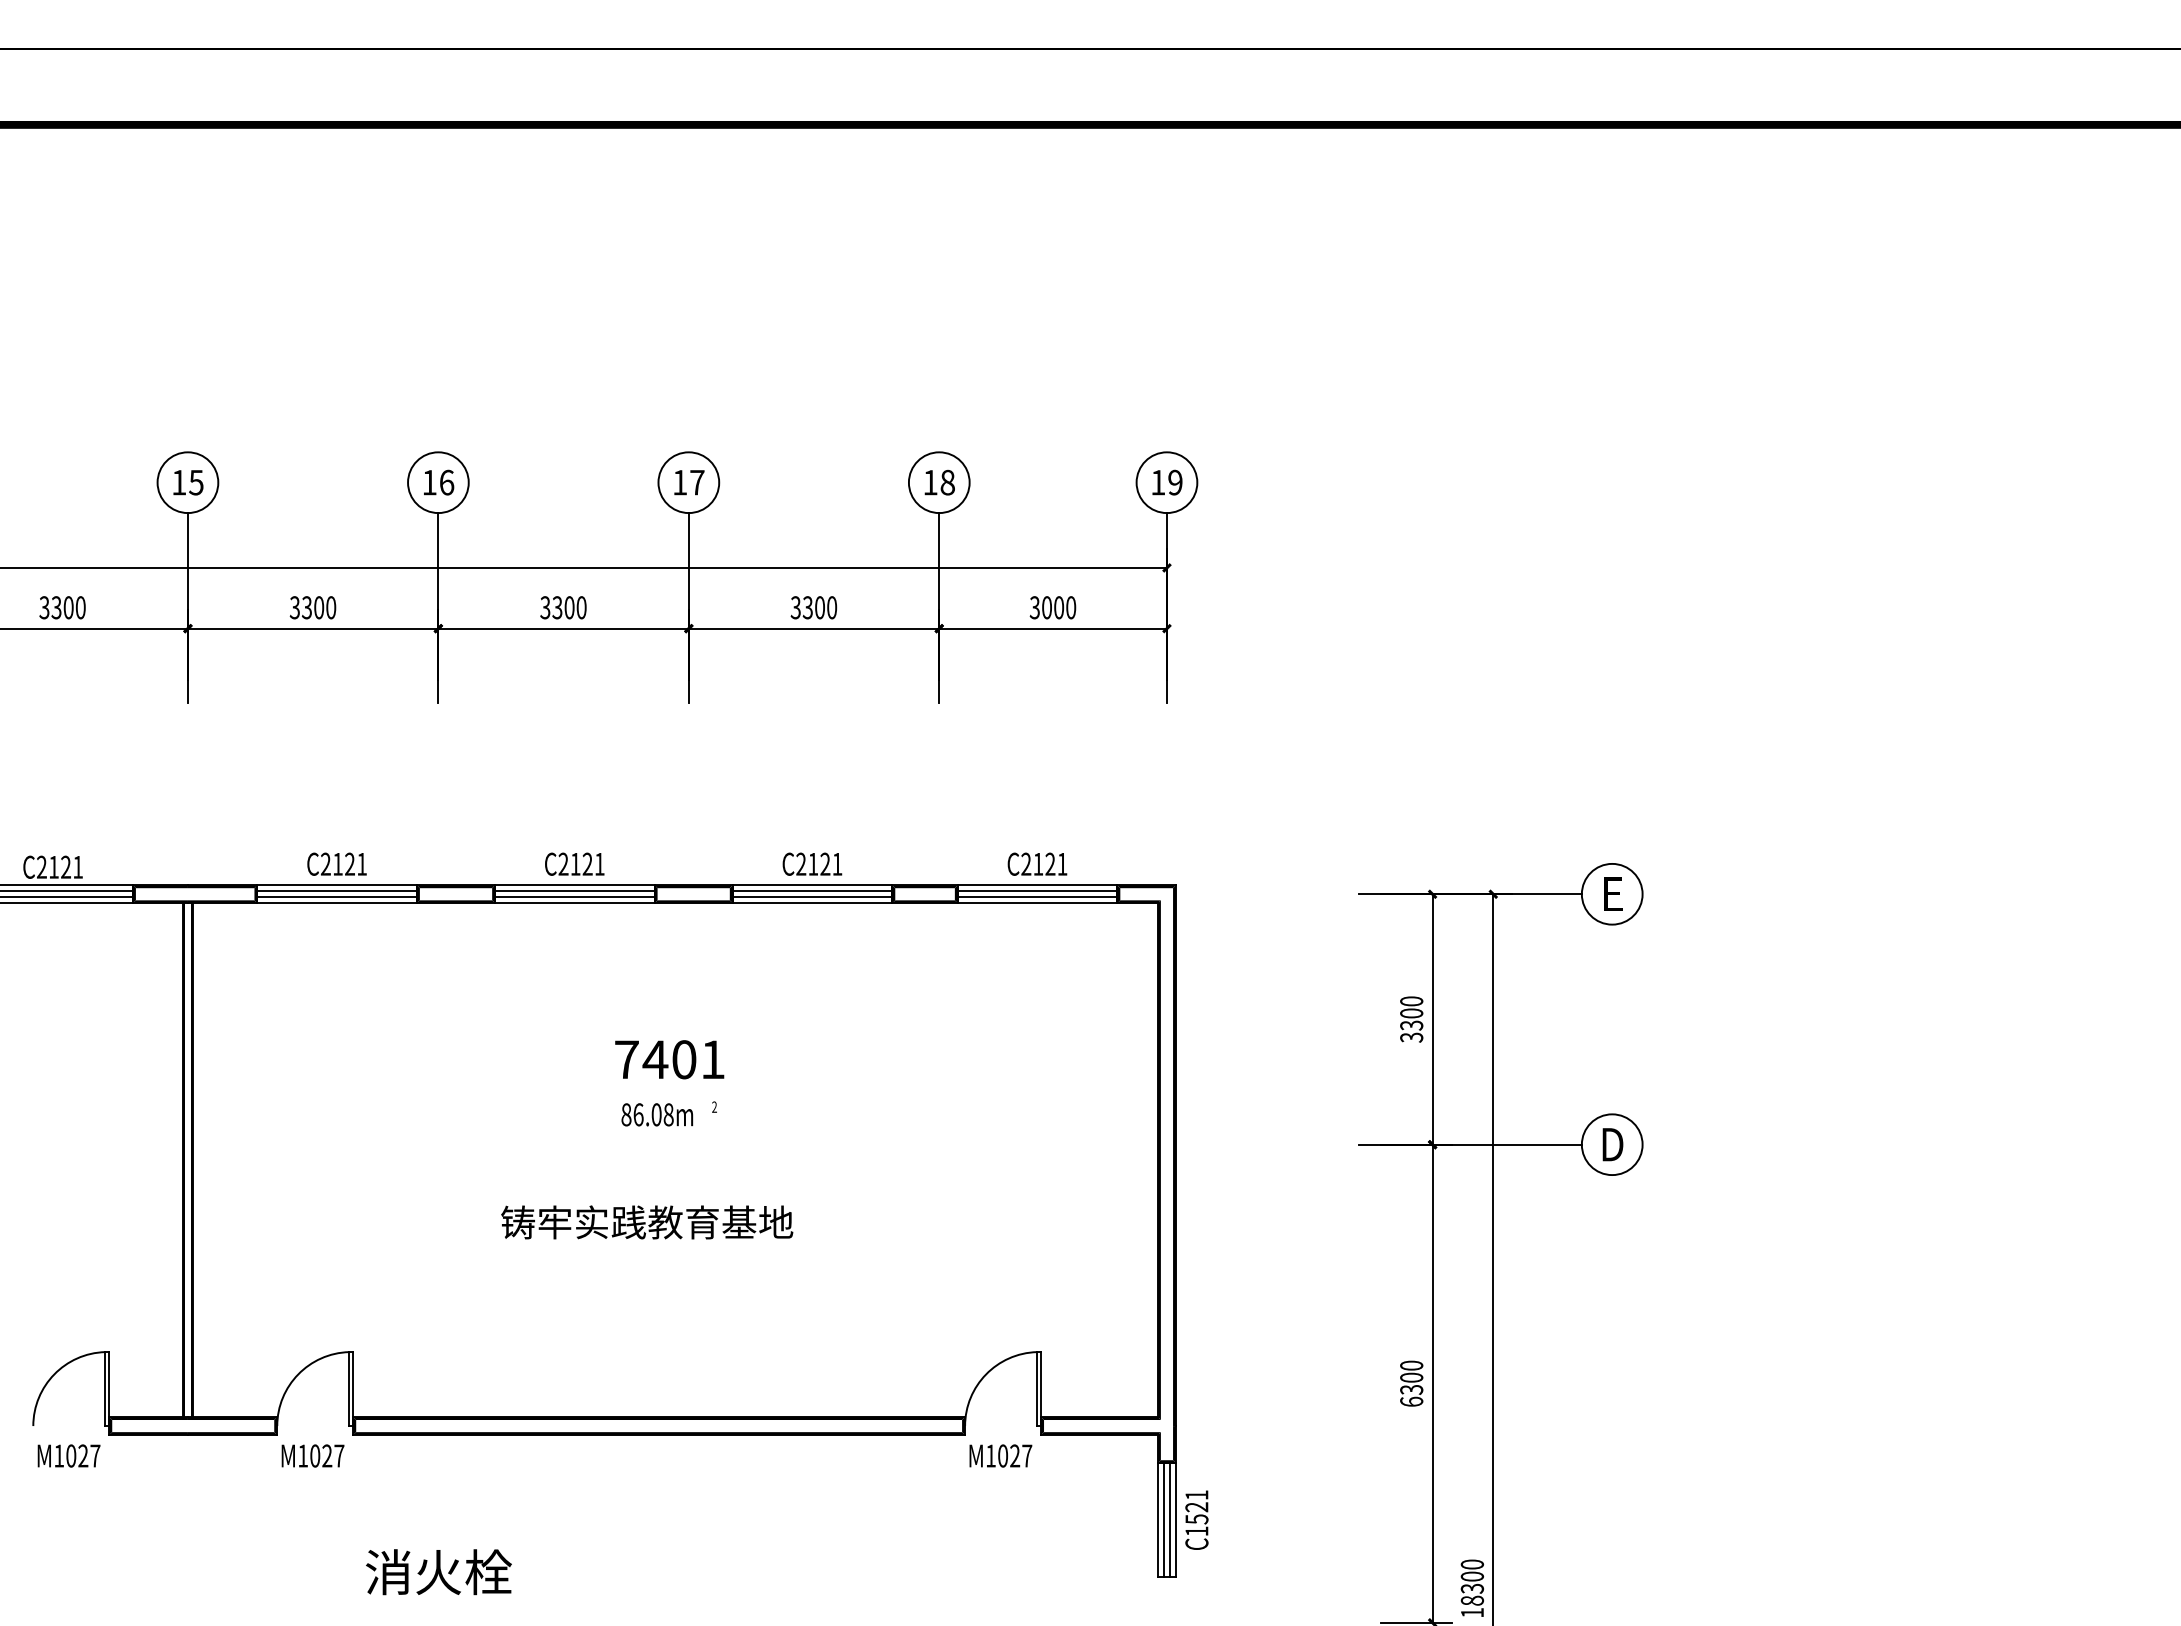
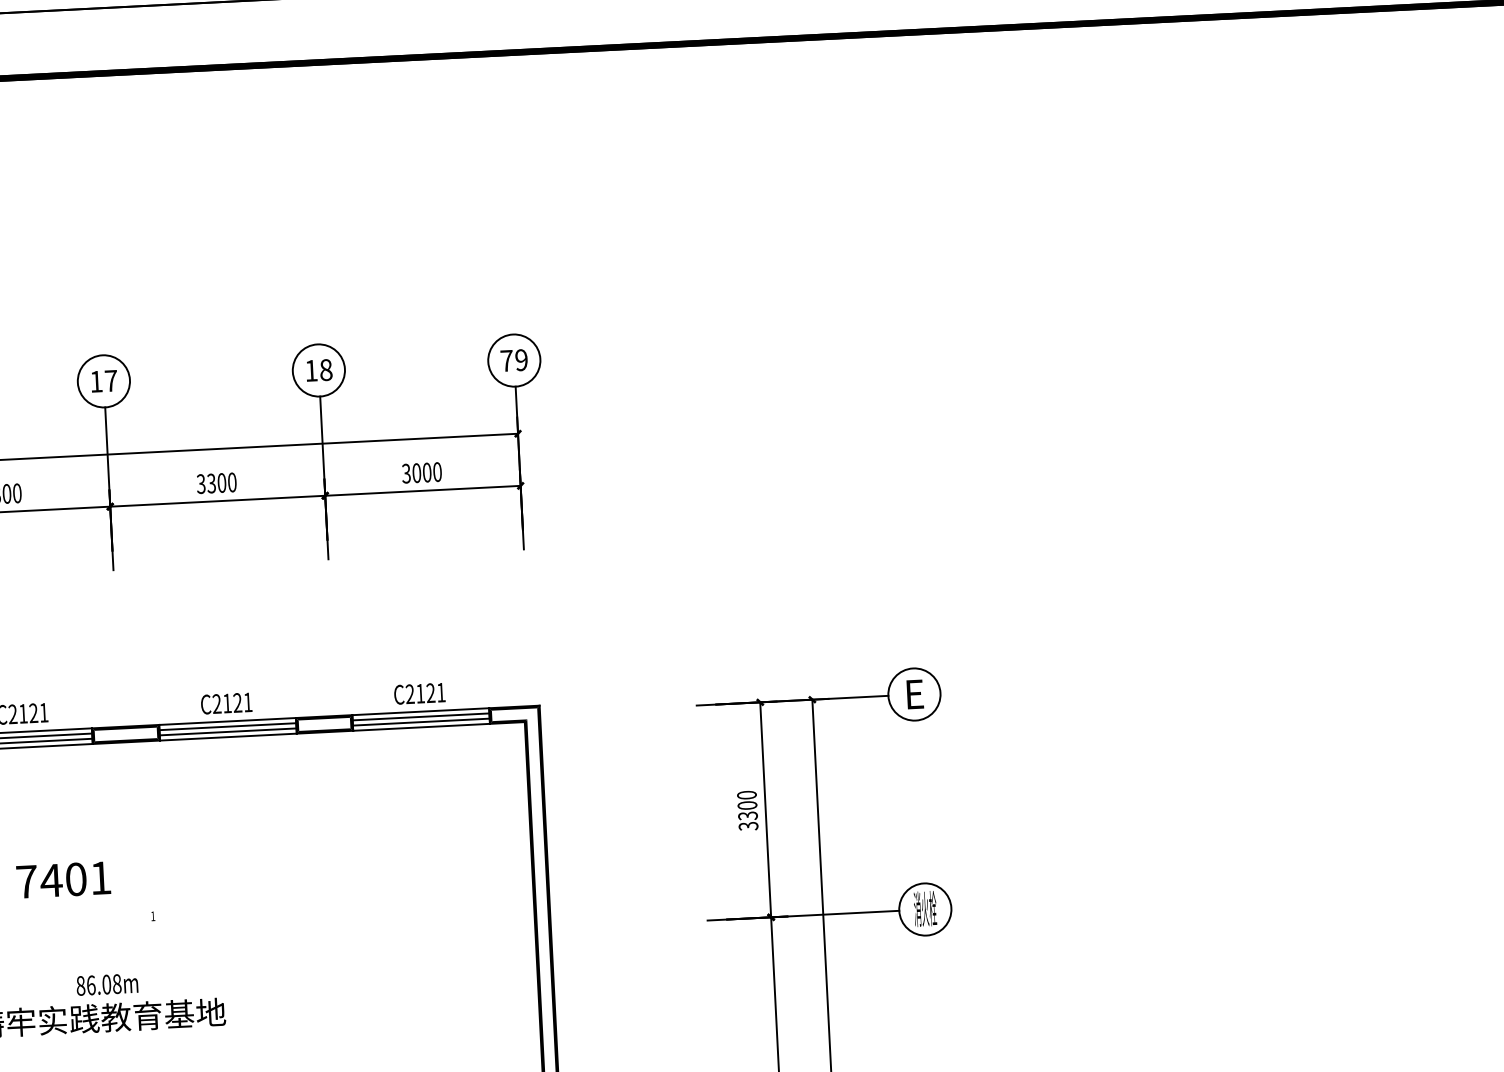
text: (1158, 482) -> (507, 360), 19 -> 79
text: (669, 1059) -> (63, 879), moved
text: (714, 1106) -> (153, 915), 2 -> 1
text: (657, 1114) -> (107, 984), moved
text: (1612, 1143) -> (925, 908), D -> 消火栓

